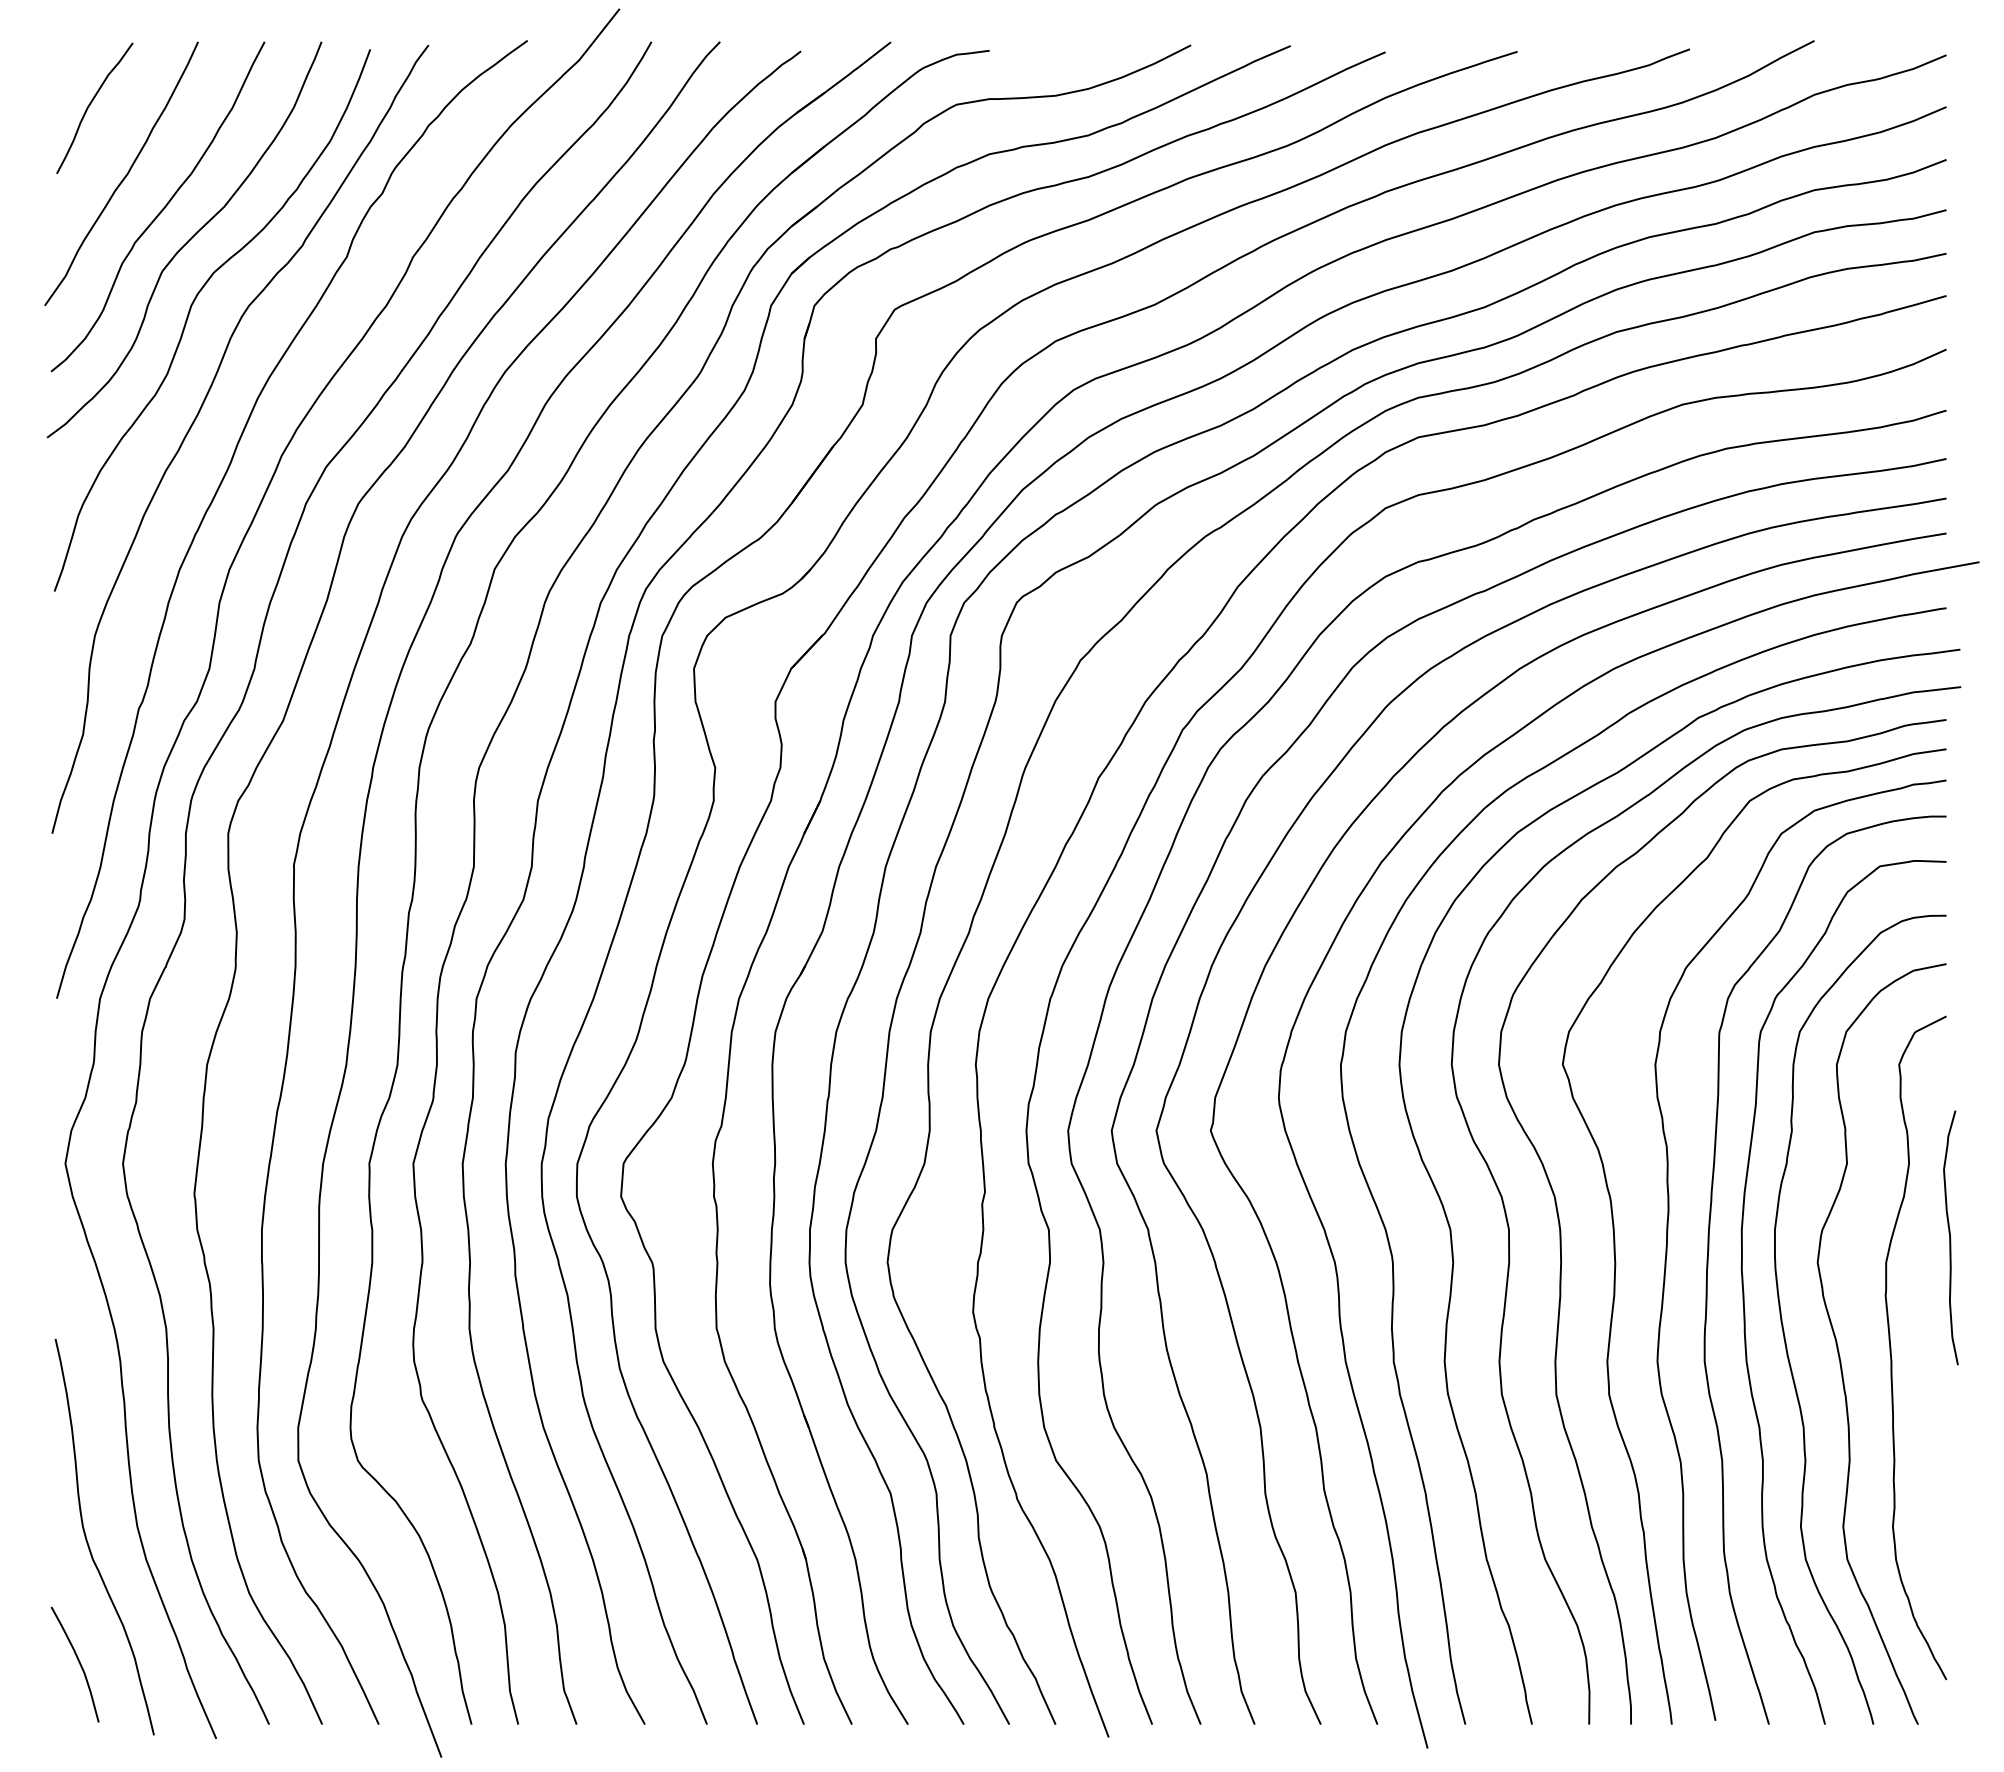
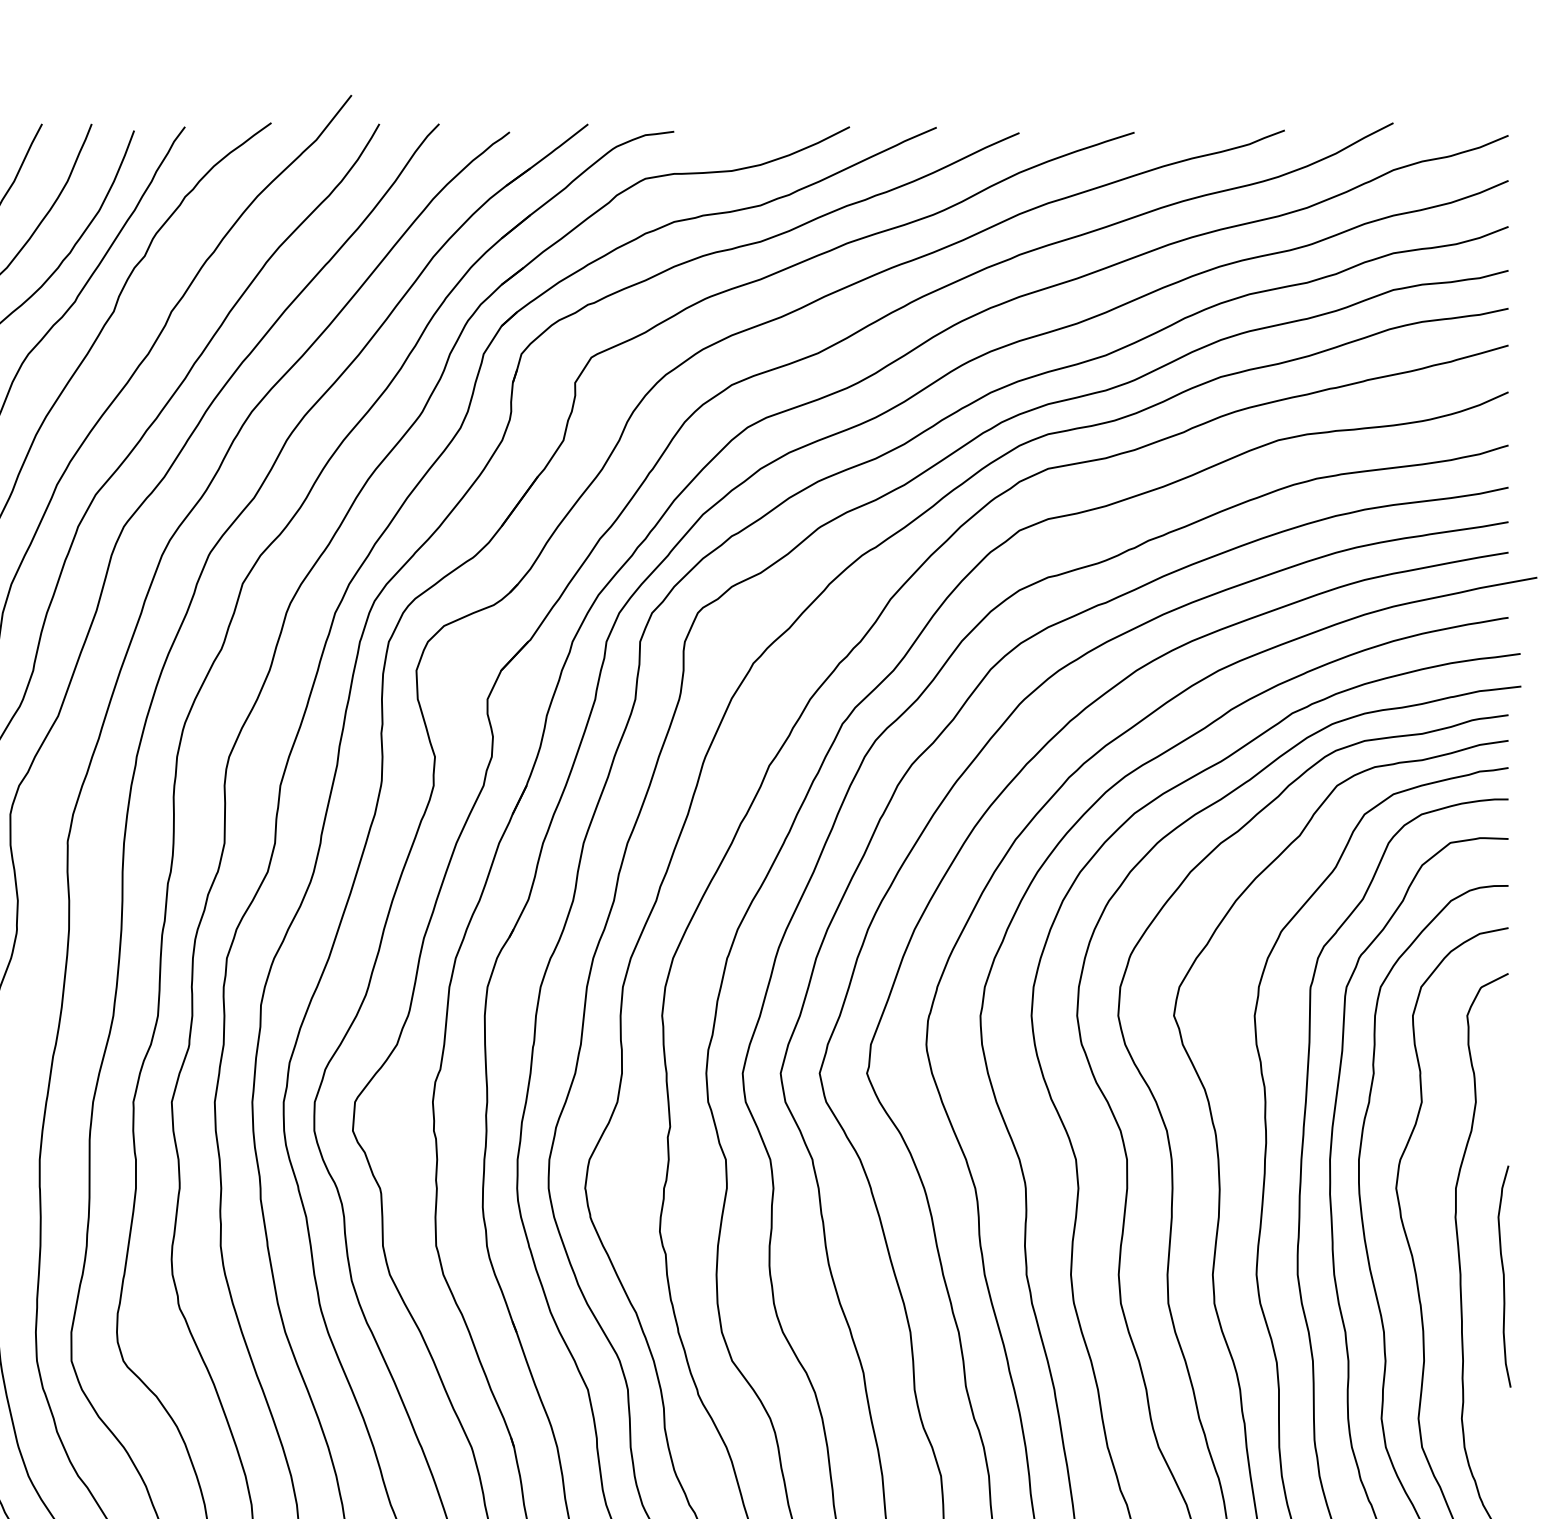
curve: (1950, 1237) -> (1504, 1276), moved

